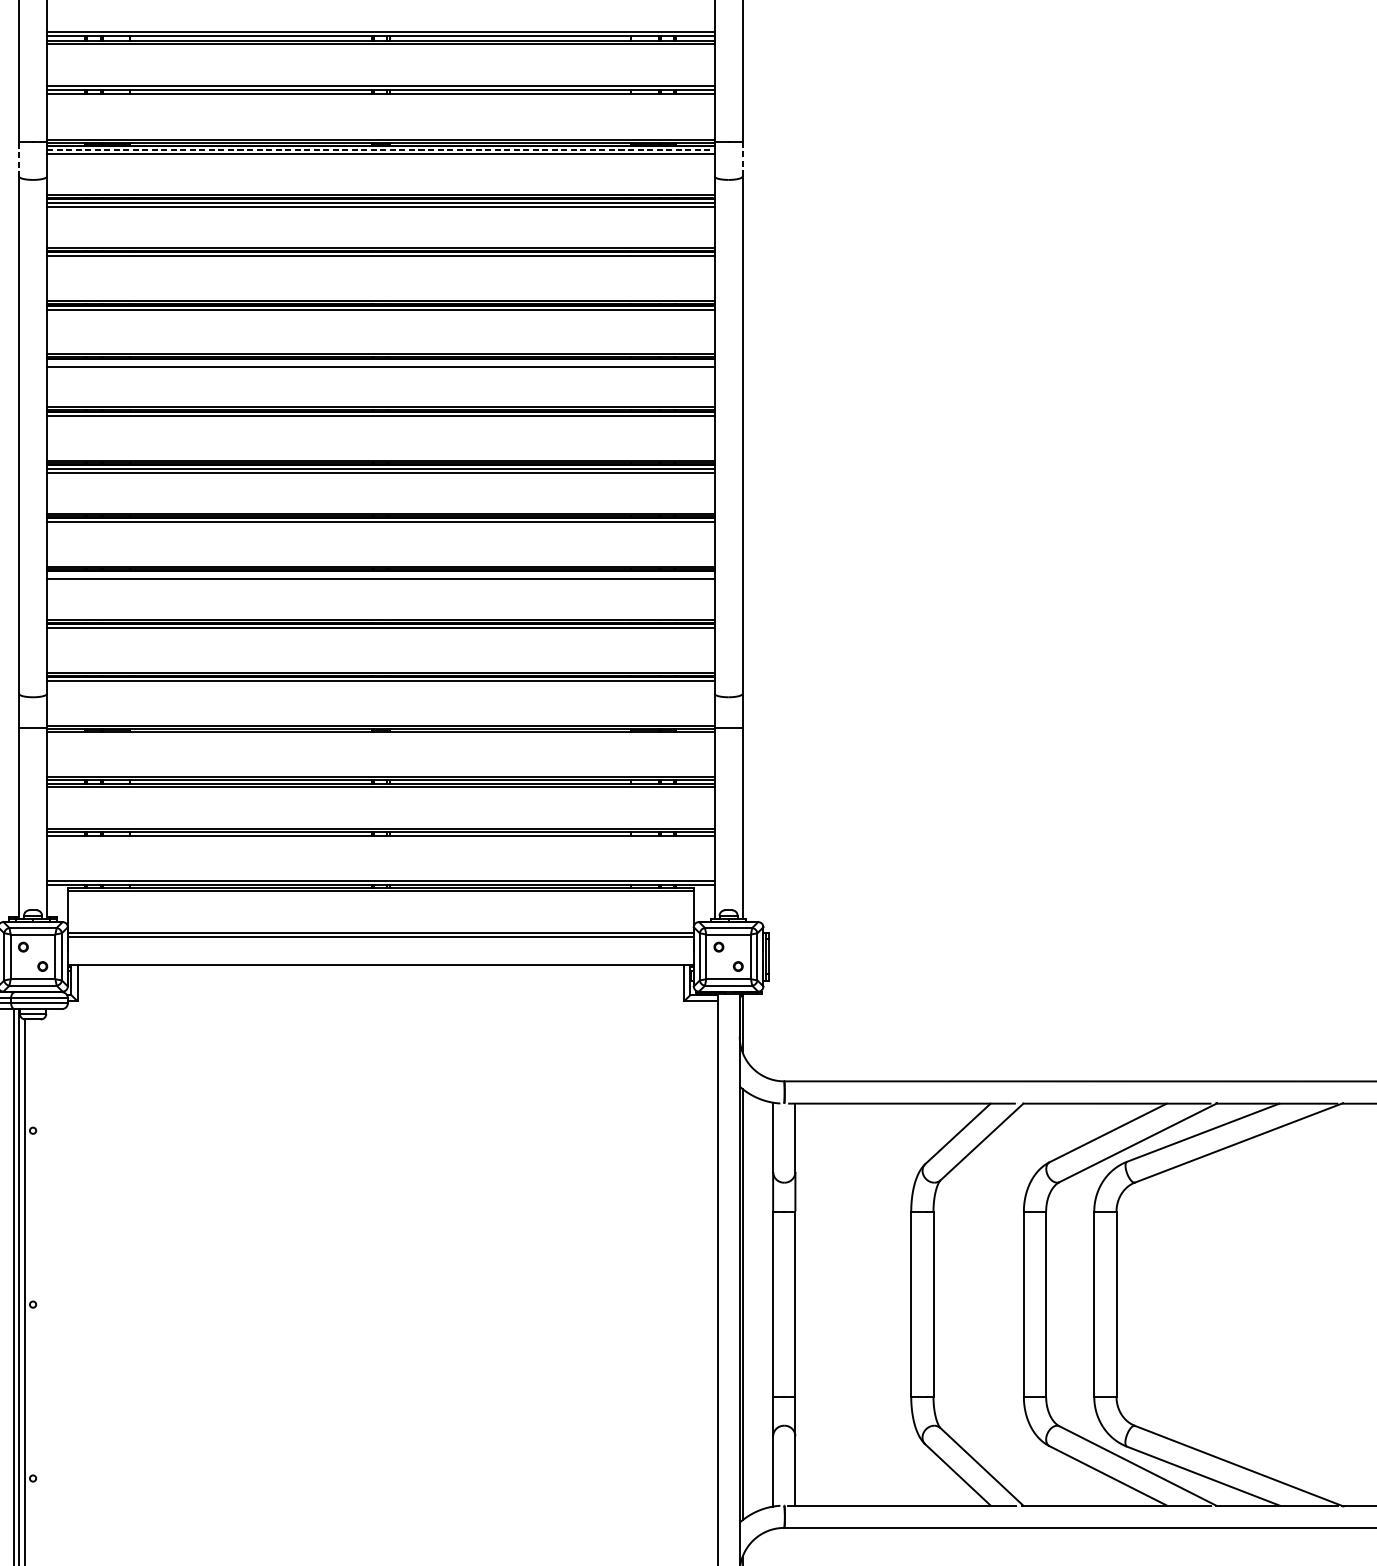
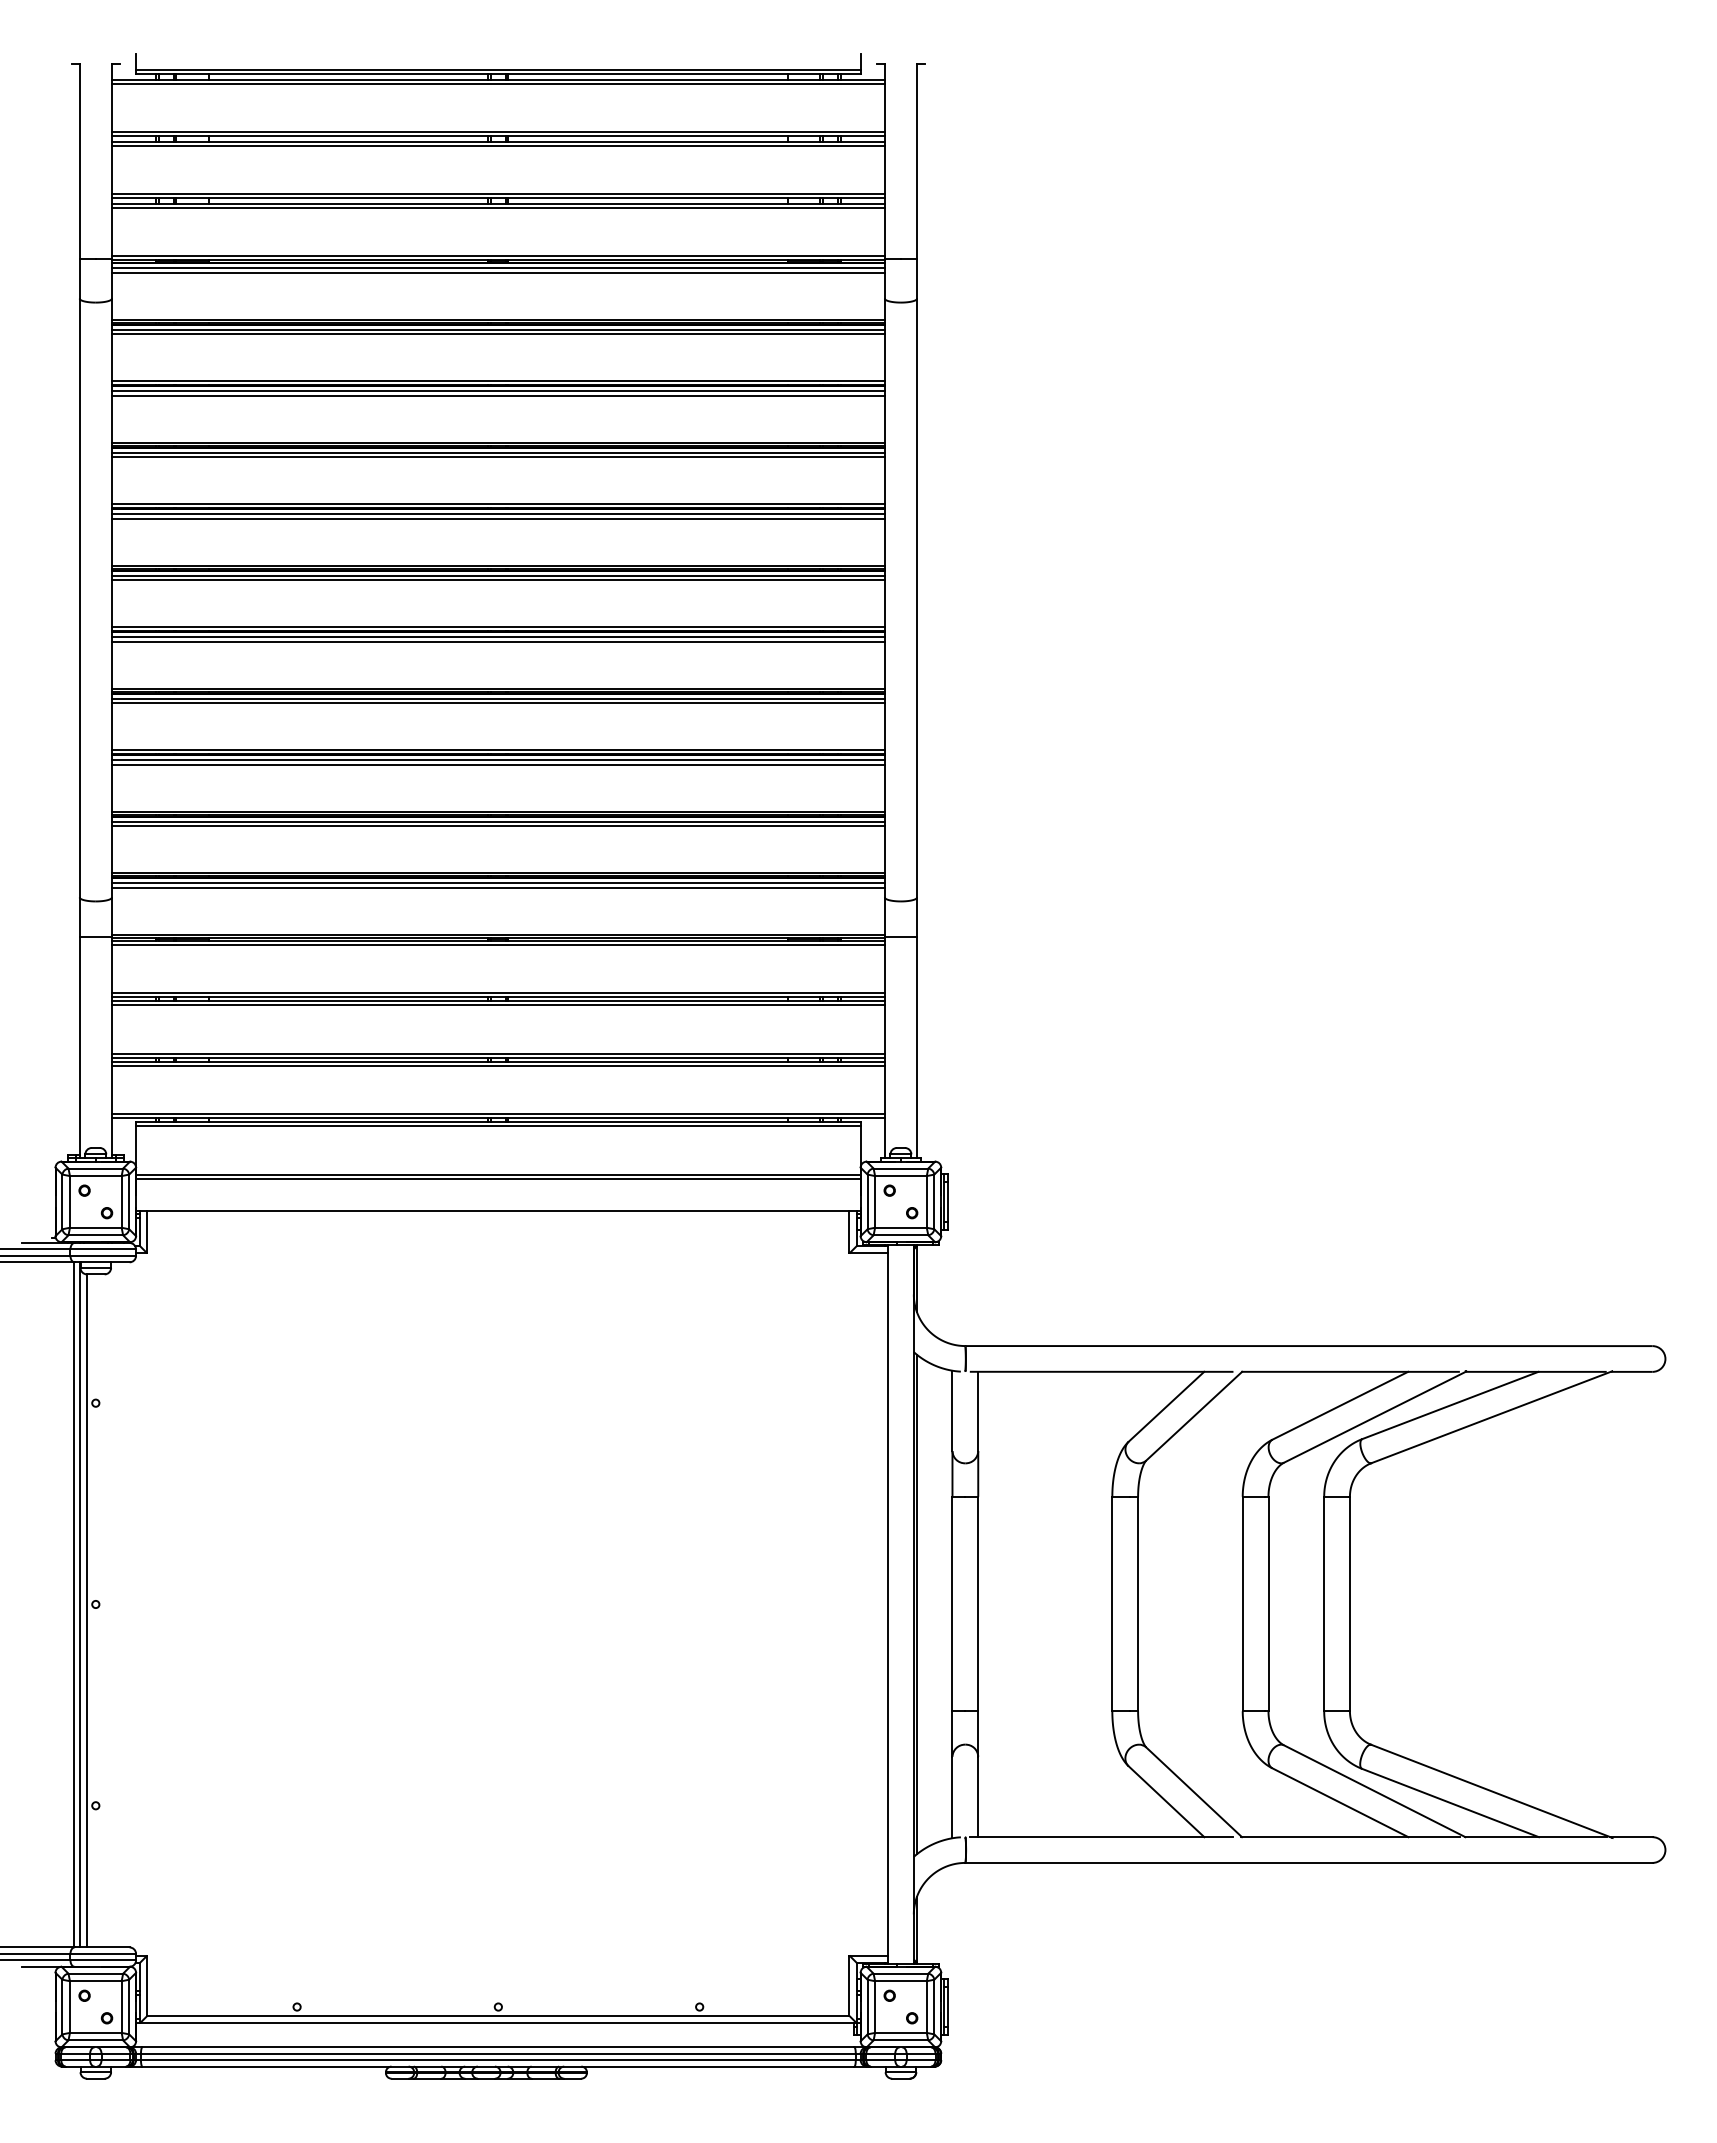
line: (380, 97) -> (497, 207), added
line: (380, 150) -> (498, 268), dashed -> solid
line: (18, 159) -> (79, 278), dashed -> solid
line: (742, 159) -> (917, 278), dashed -> solid
line: (380, 260) -> (497, 395), added
line: (380, 313) -> (497, 457), added
line: (380, 362) -> (497, 514), added
line: (380, 420) -> (497, 580), added
line: (380, 526) -> (497, 703), added
line: (380, 575) -> (497, 760), added
line: (380, 632) -> (497, 826), added
line: (380, 685) -> (497, 887), added
line: (380, 735) -> (497, 945), added
line: (380, 839) -> (497, 1065), added

